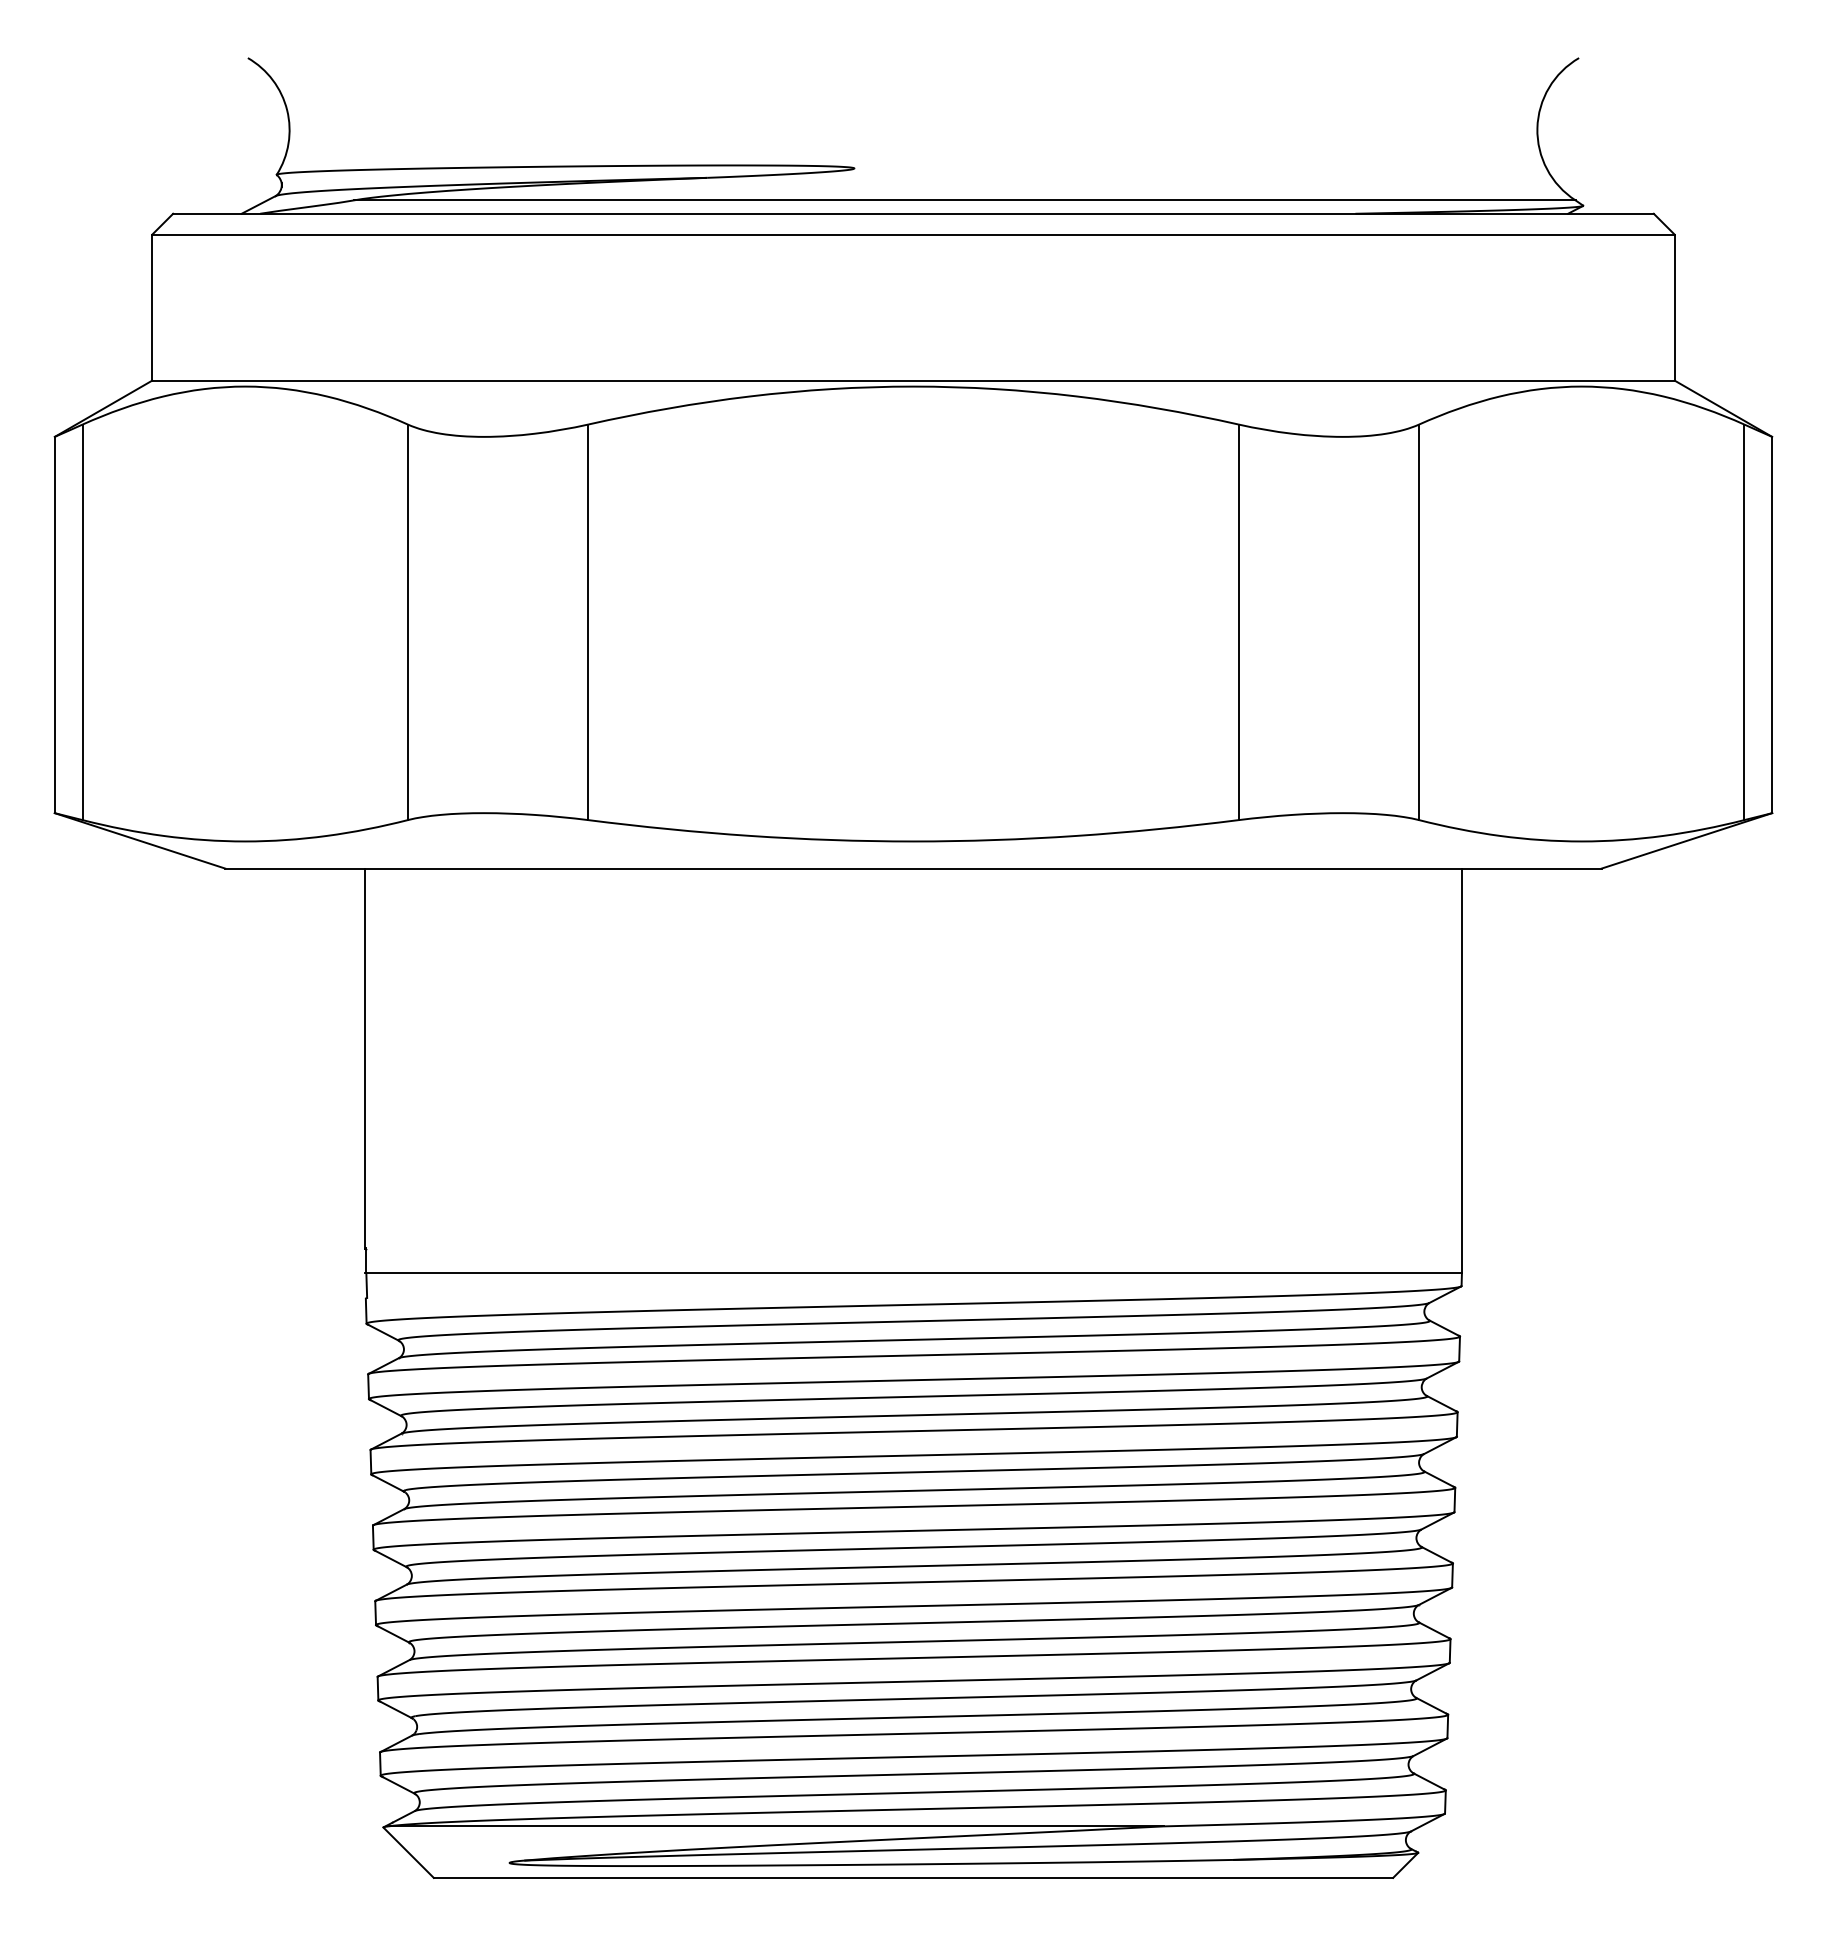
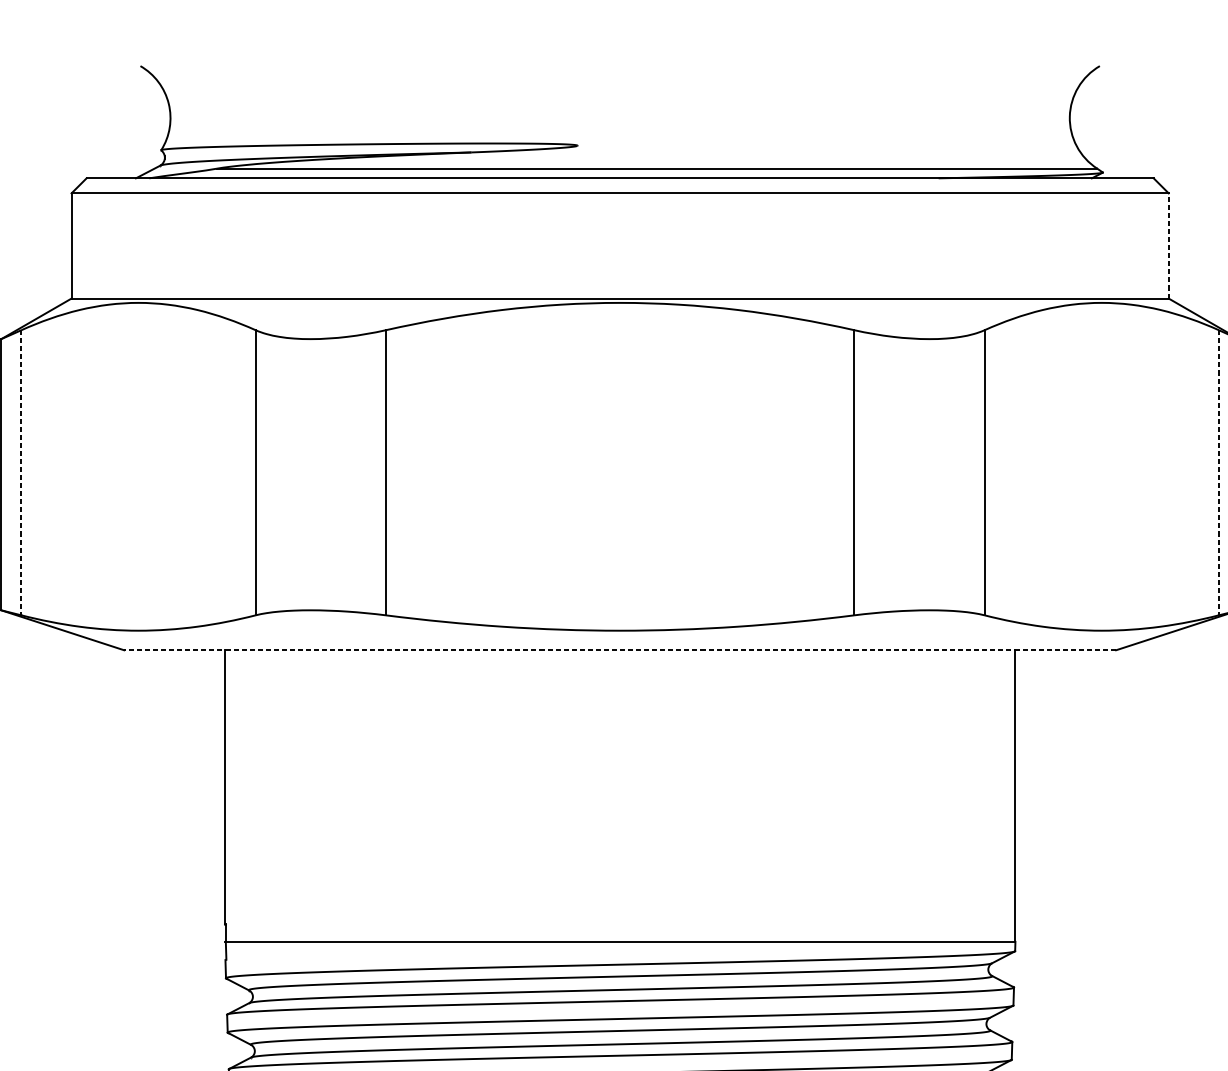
line: (1674, 307) -> (1168, 245), solid -> dashed
line: (82, 622) -> (21, 472), solid -> dashed
line: (1744, 622) -> (1219, 472), solid -> dashed
line: (912, 868) -> (619, 650), solid -> dashed

